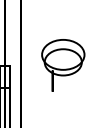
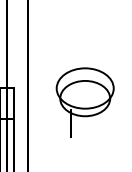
part: (63, 65) -> (85, 102), moved

